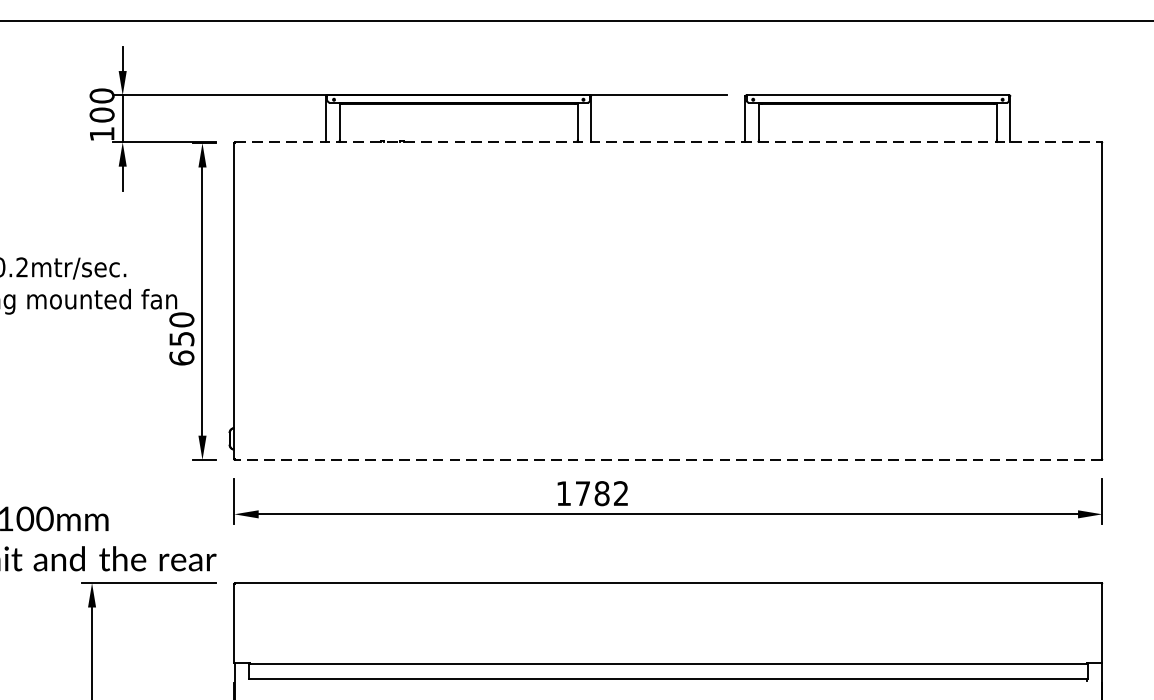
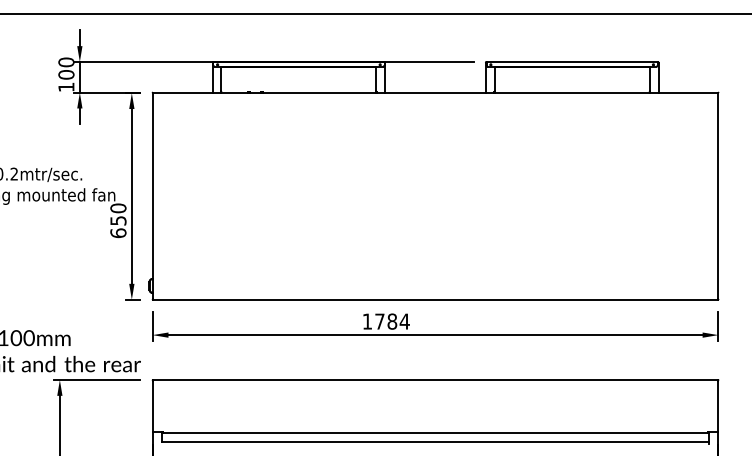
line: (669, 142) -> (436, 92), dashed -> solid
line: (668, 459) -> (435, 299), dashed -> solid
text: (620, 493) -> (404, 321), 1782 -> 1784

